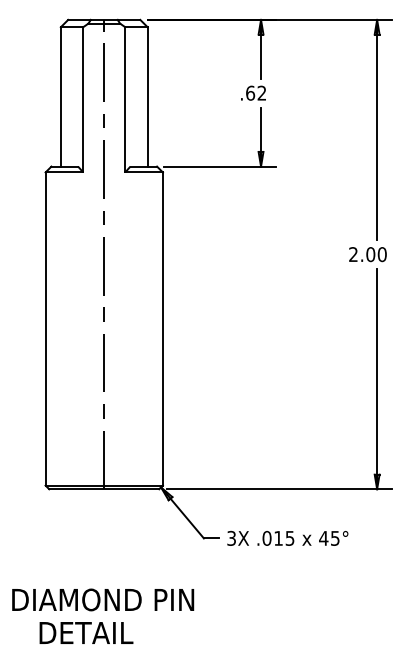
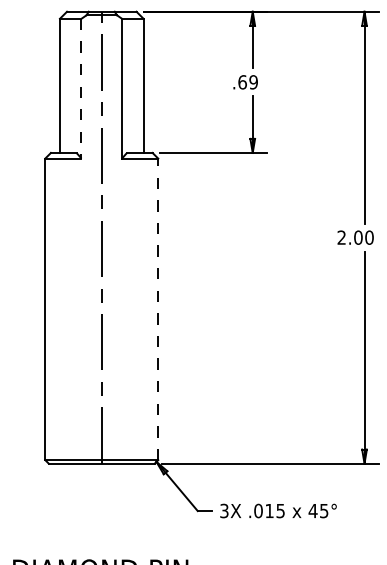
text: (261, 92) -> (253, 81), .62 -> .69
line: (83, 99) -> (81, 88), solid -> dashed
line: (162, 329) -> (157, 309), solid -> dashed

